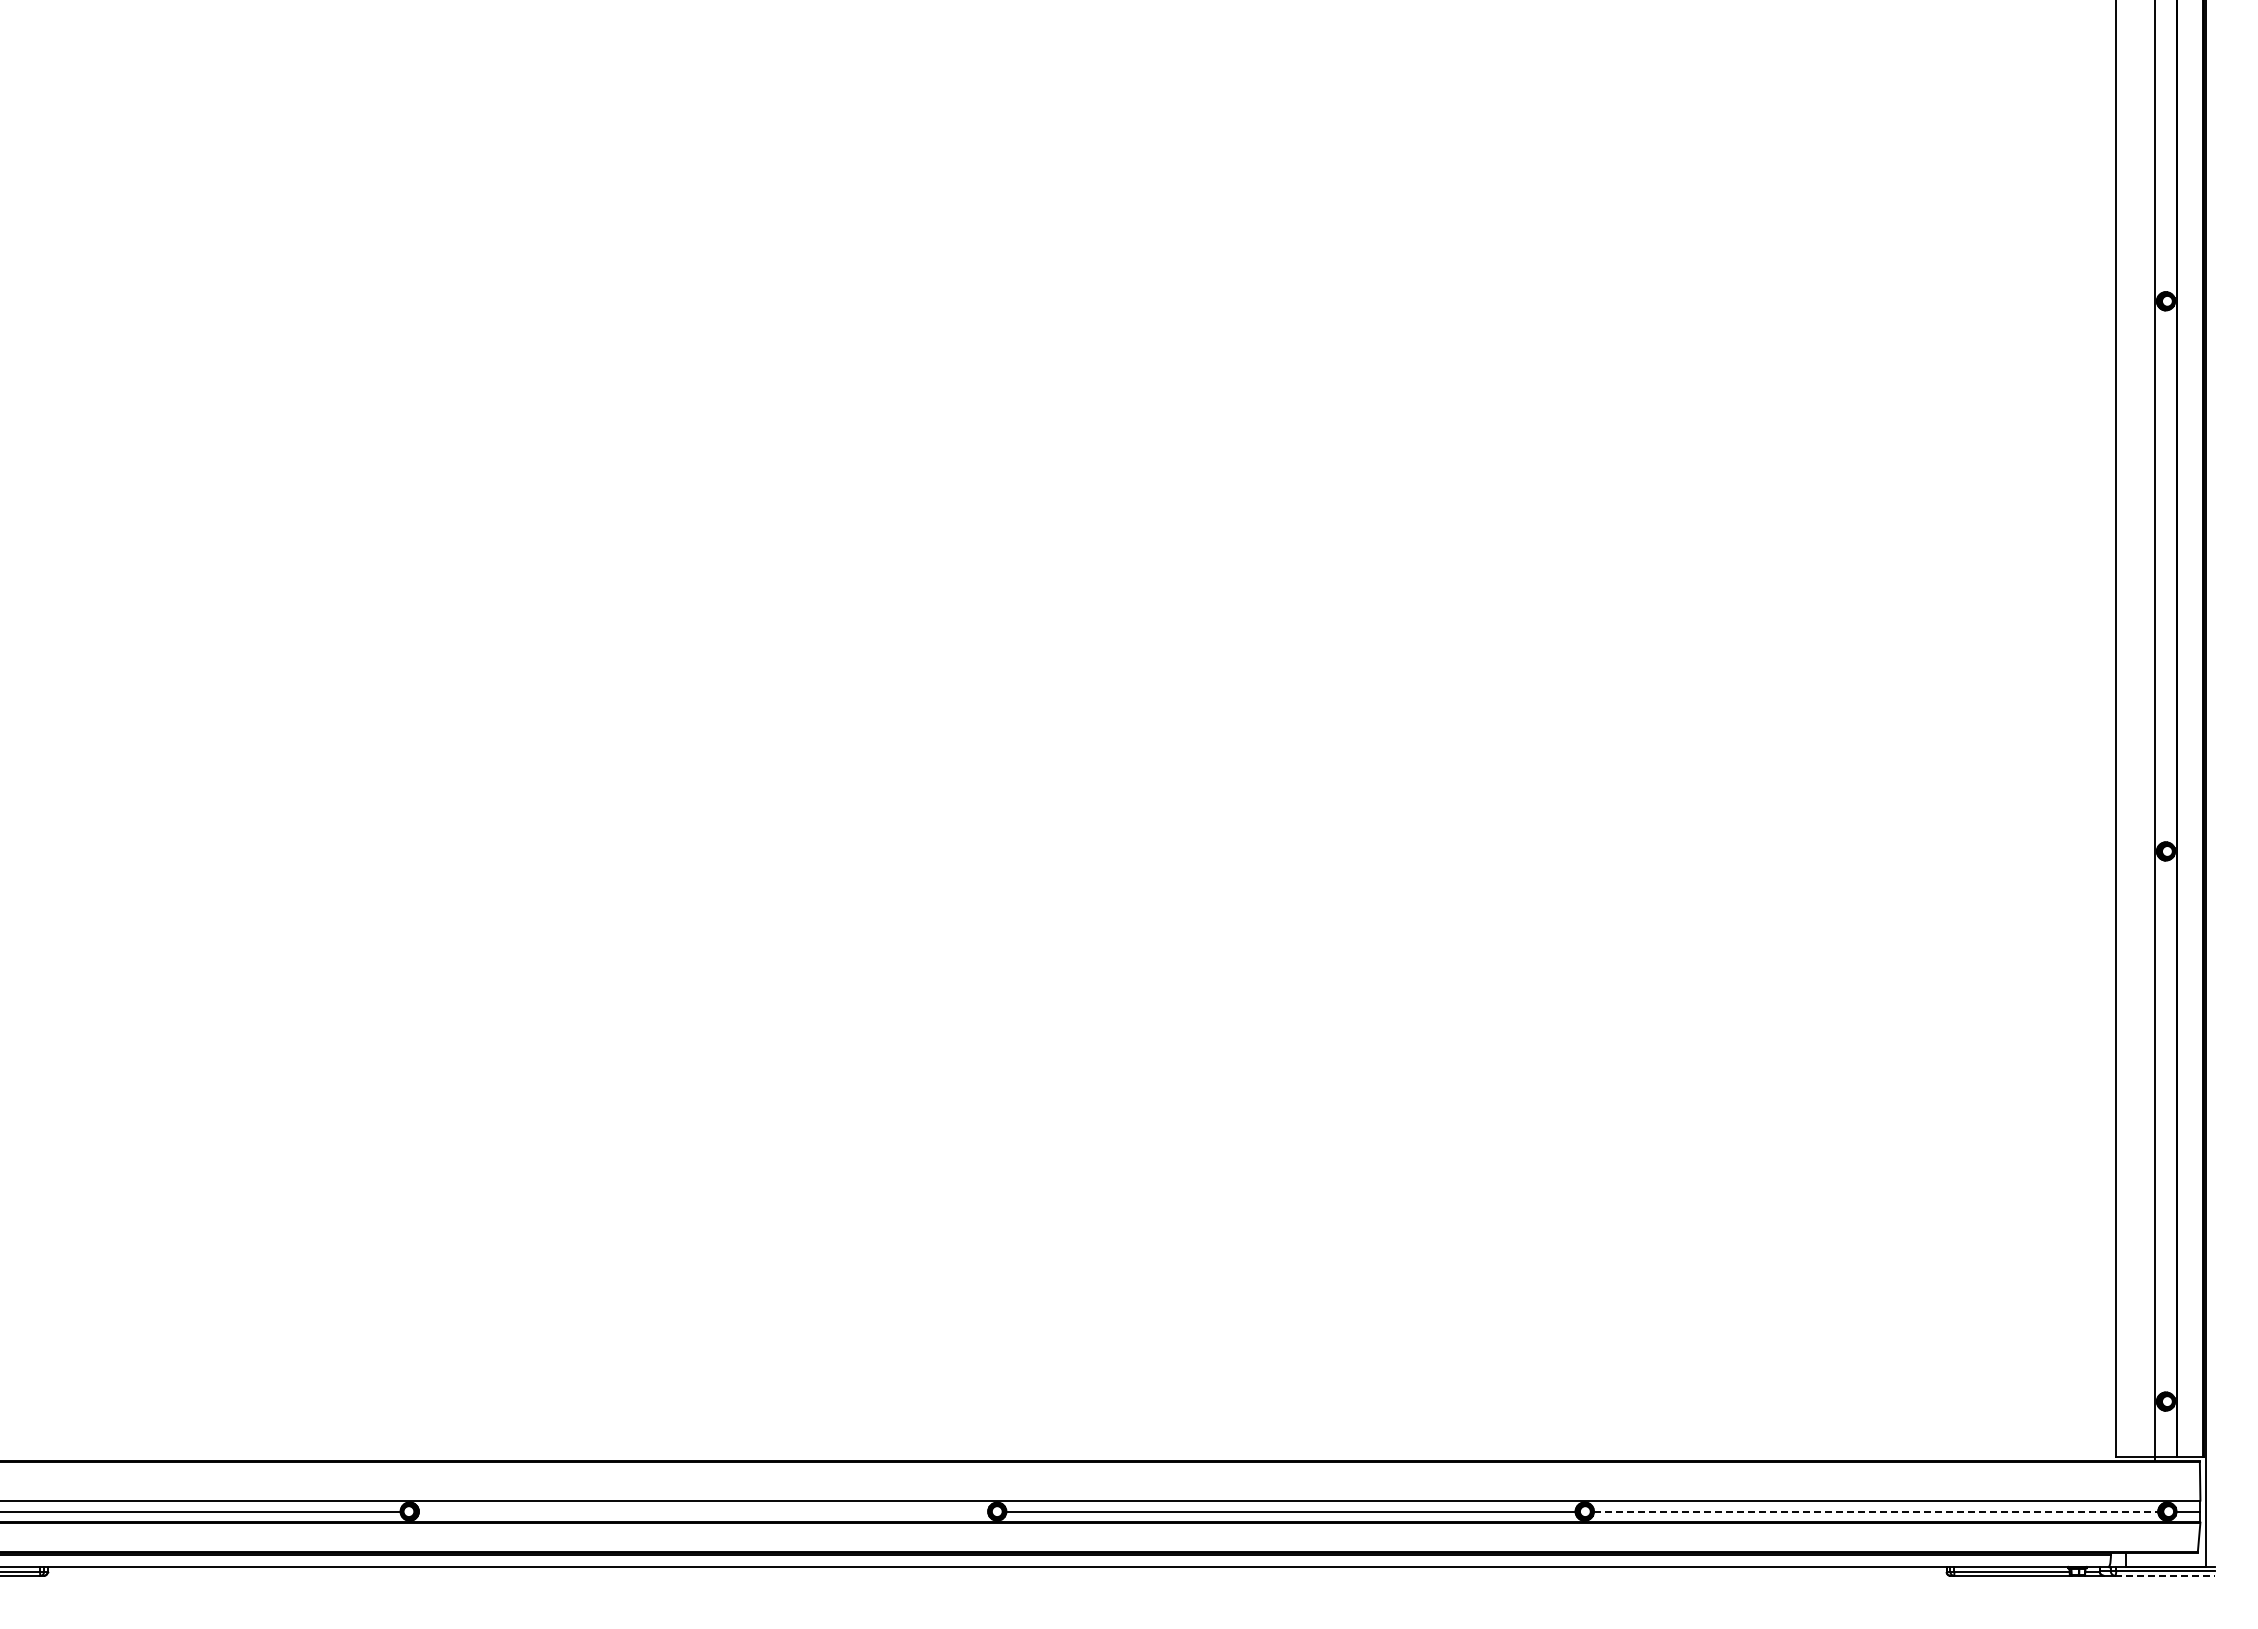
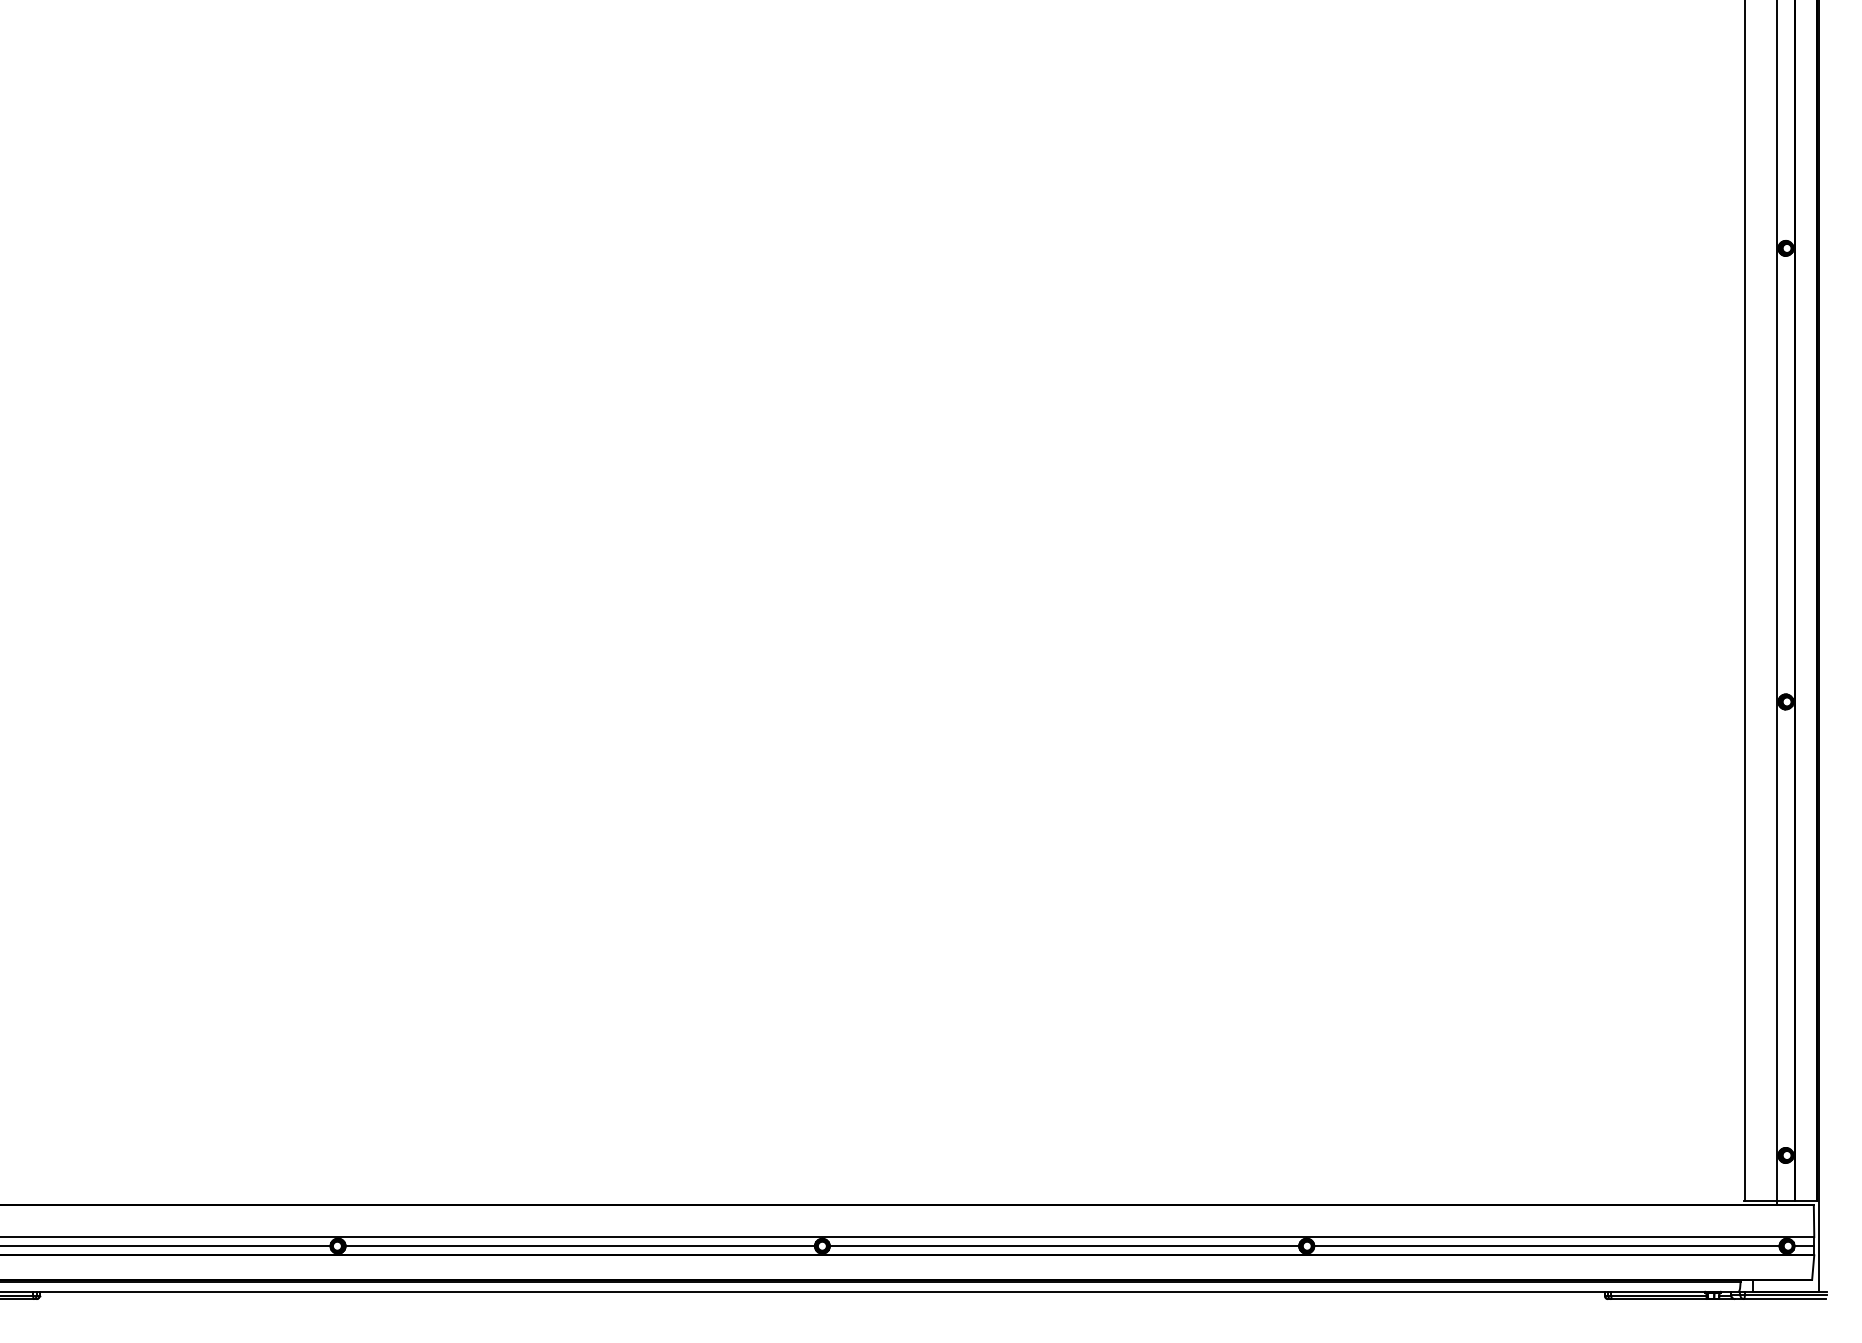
line: (703, 1511) -> (580, 1246), added
line: (1876, 1511) -> (1547, 1246), dashed -> solid
line: (2165, 1575) -> (1785, 1298), dashed -> solid

